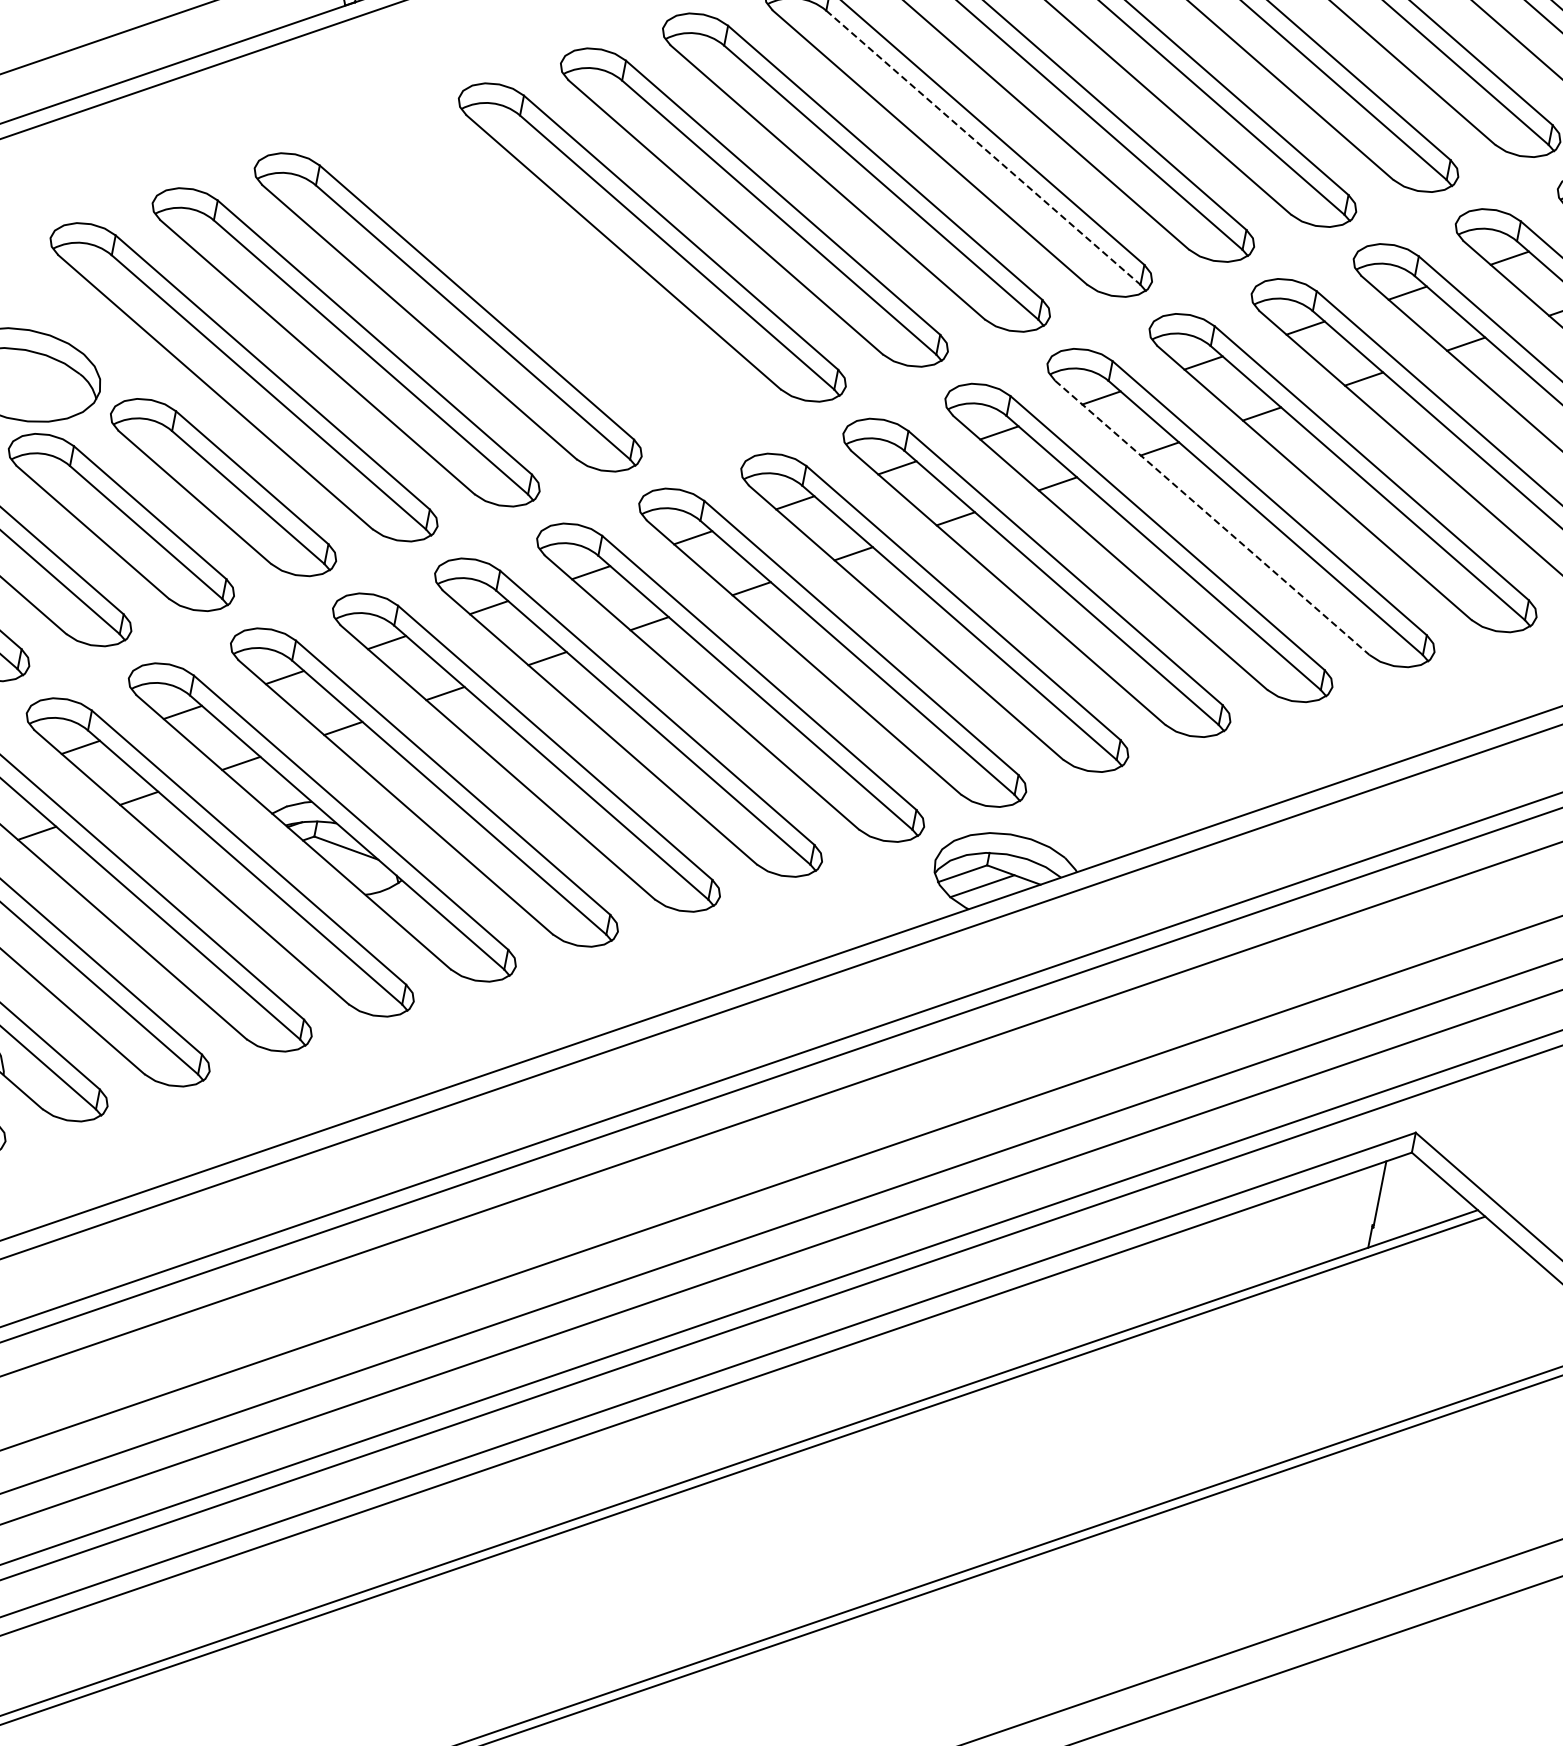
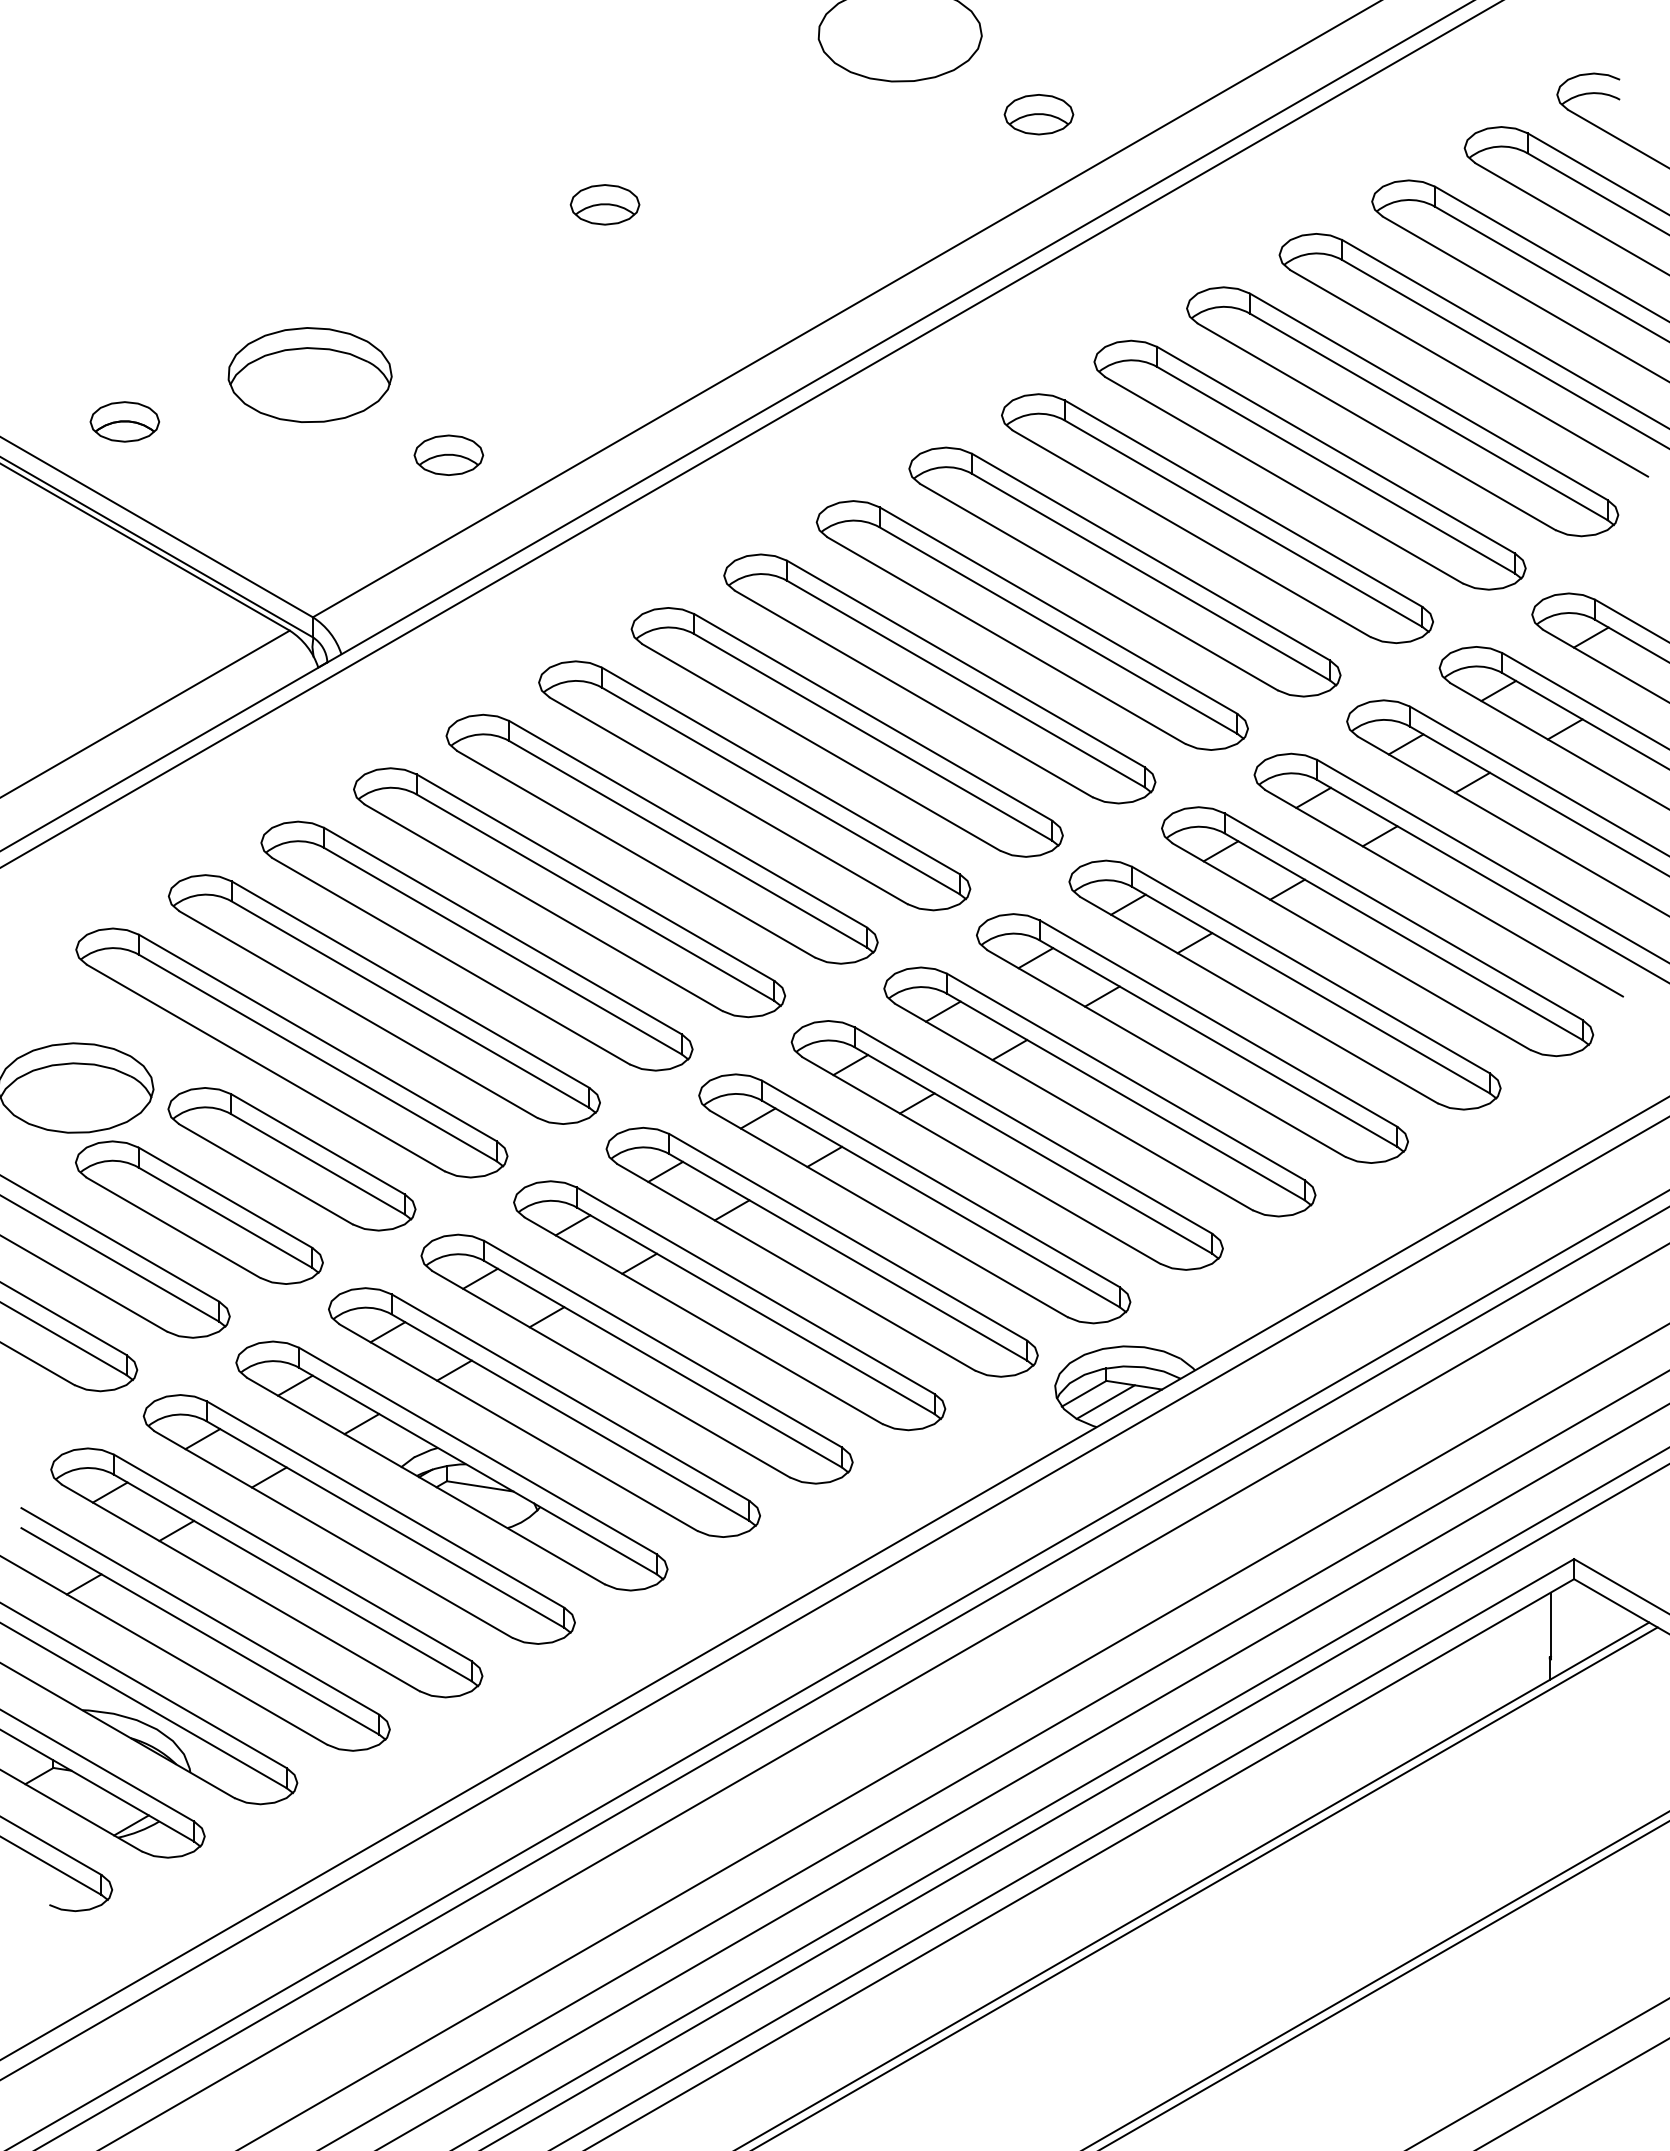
line: (982, 148) -> (965, 684), dashed -> solid
part: (550, 277) -> (569, 892), added
line: (1212, 518) -> (1259, 1000), dashed -> solid

